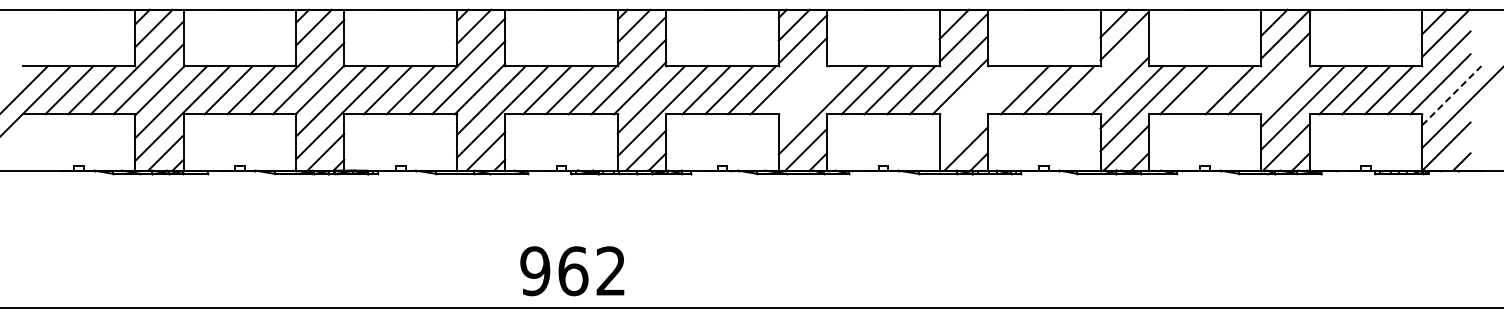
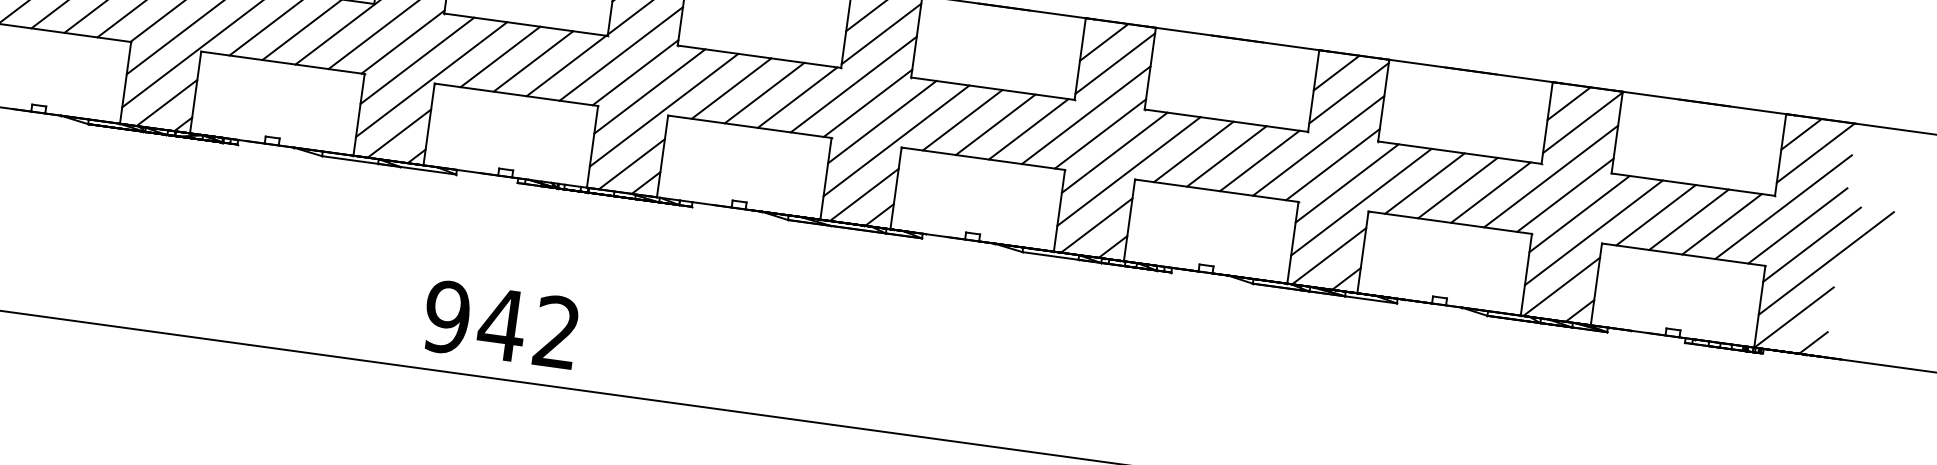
line: (1108, 74) -> (1317, 145), added
line: (1280, 84) -> (1565, 194), added
line: (800, 87) -> (868, 103), added
line: (1206, 90) -> (1457, 188), added
line: (1451, 95) -> (1811, 244), dashed -> solid
line: (811, 98) -> (882, 121), added
line: (971, 98) -> (1114, 153), added
line: (982, 109) -> (1128, 171), added
text: (572, 271) -> (501, 325), 962 -> 942

